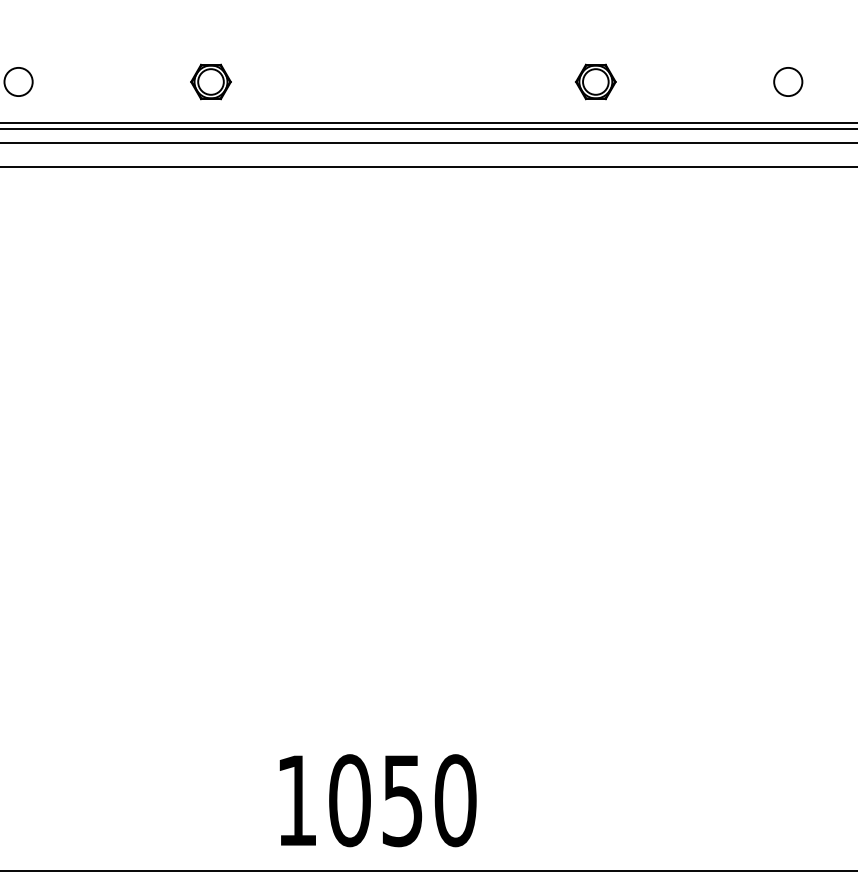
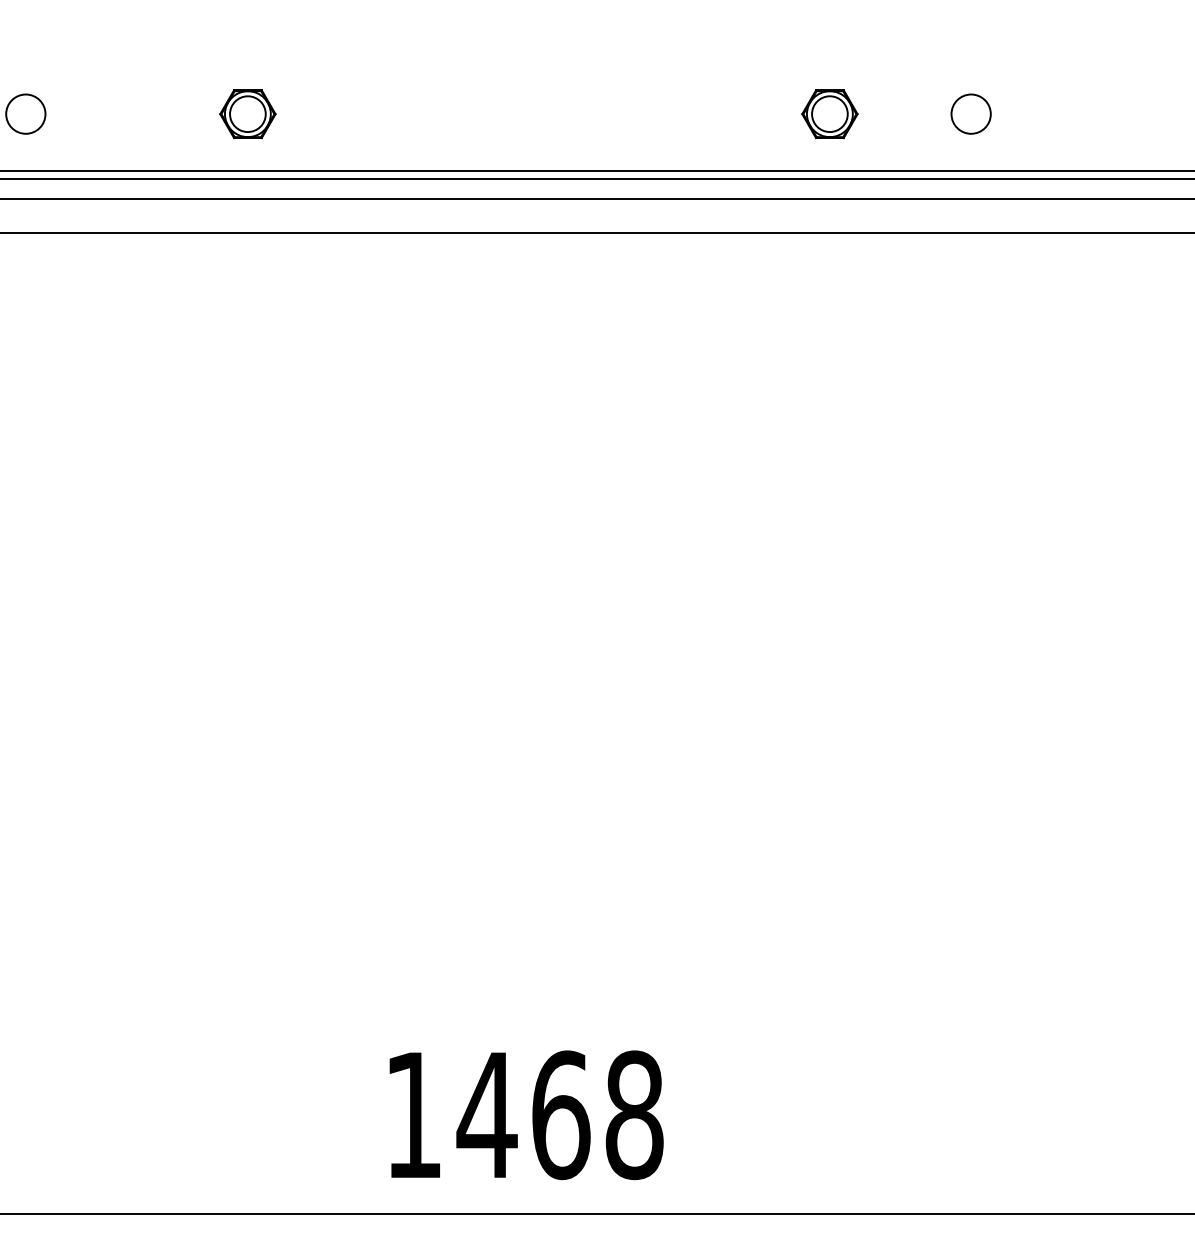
part: (210, 81) -> (247, 113), moved
circle: (788, 81) -> (971, 113), moved
text: (401, 800) -> (559, 1114), 1050 -> 1468

